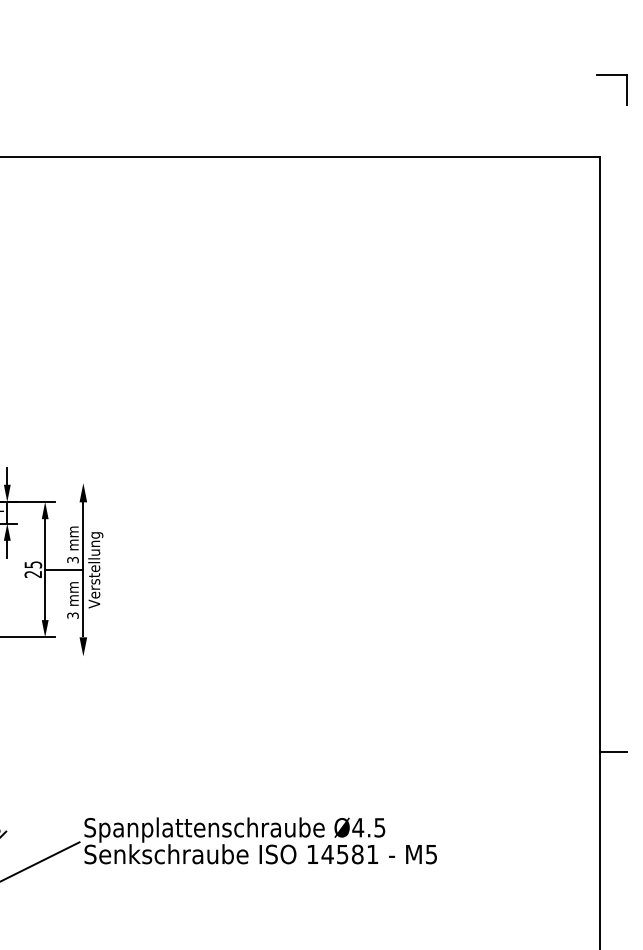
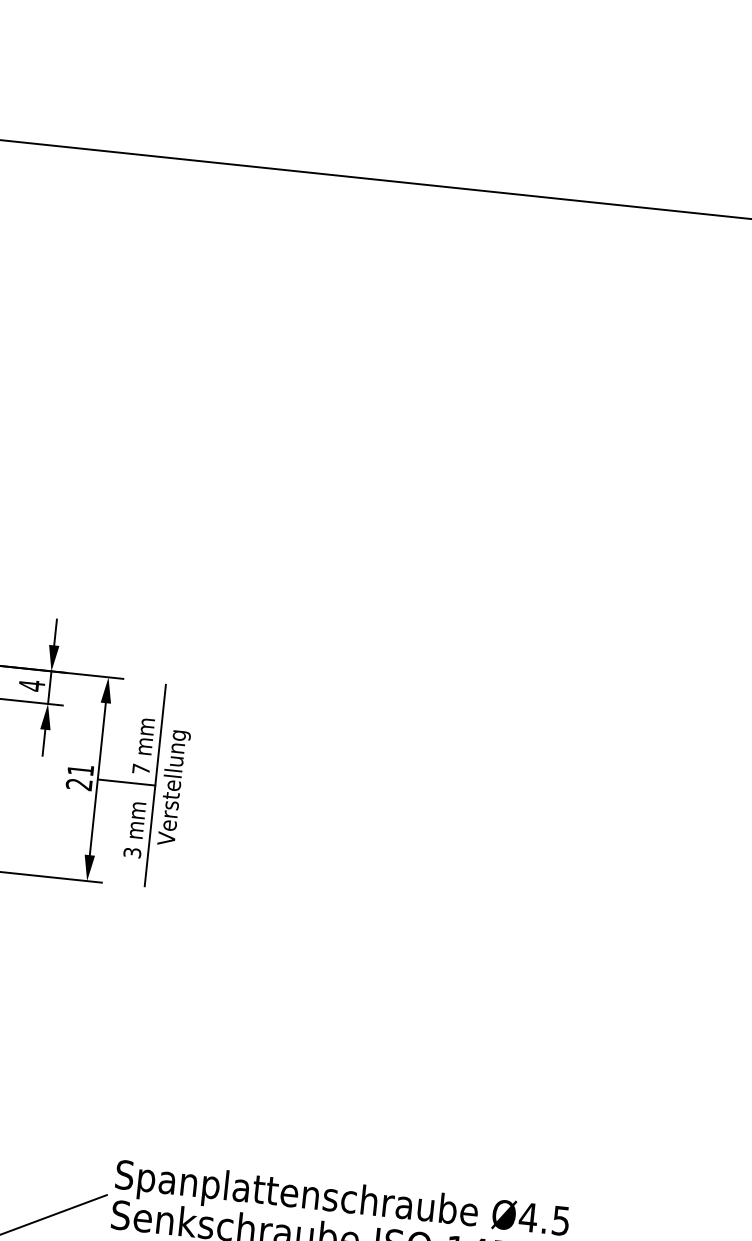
fill: (83, 492) -> (167, 669), removed
text: (72, 560) -> (140, 769), 3 -> 7
text: (33, 564) -> (81, 769), 25 -> 21
fill: (83, 646) -> (143, 901), removed

